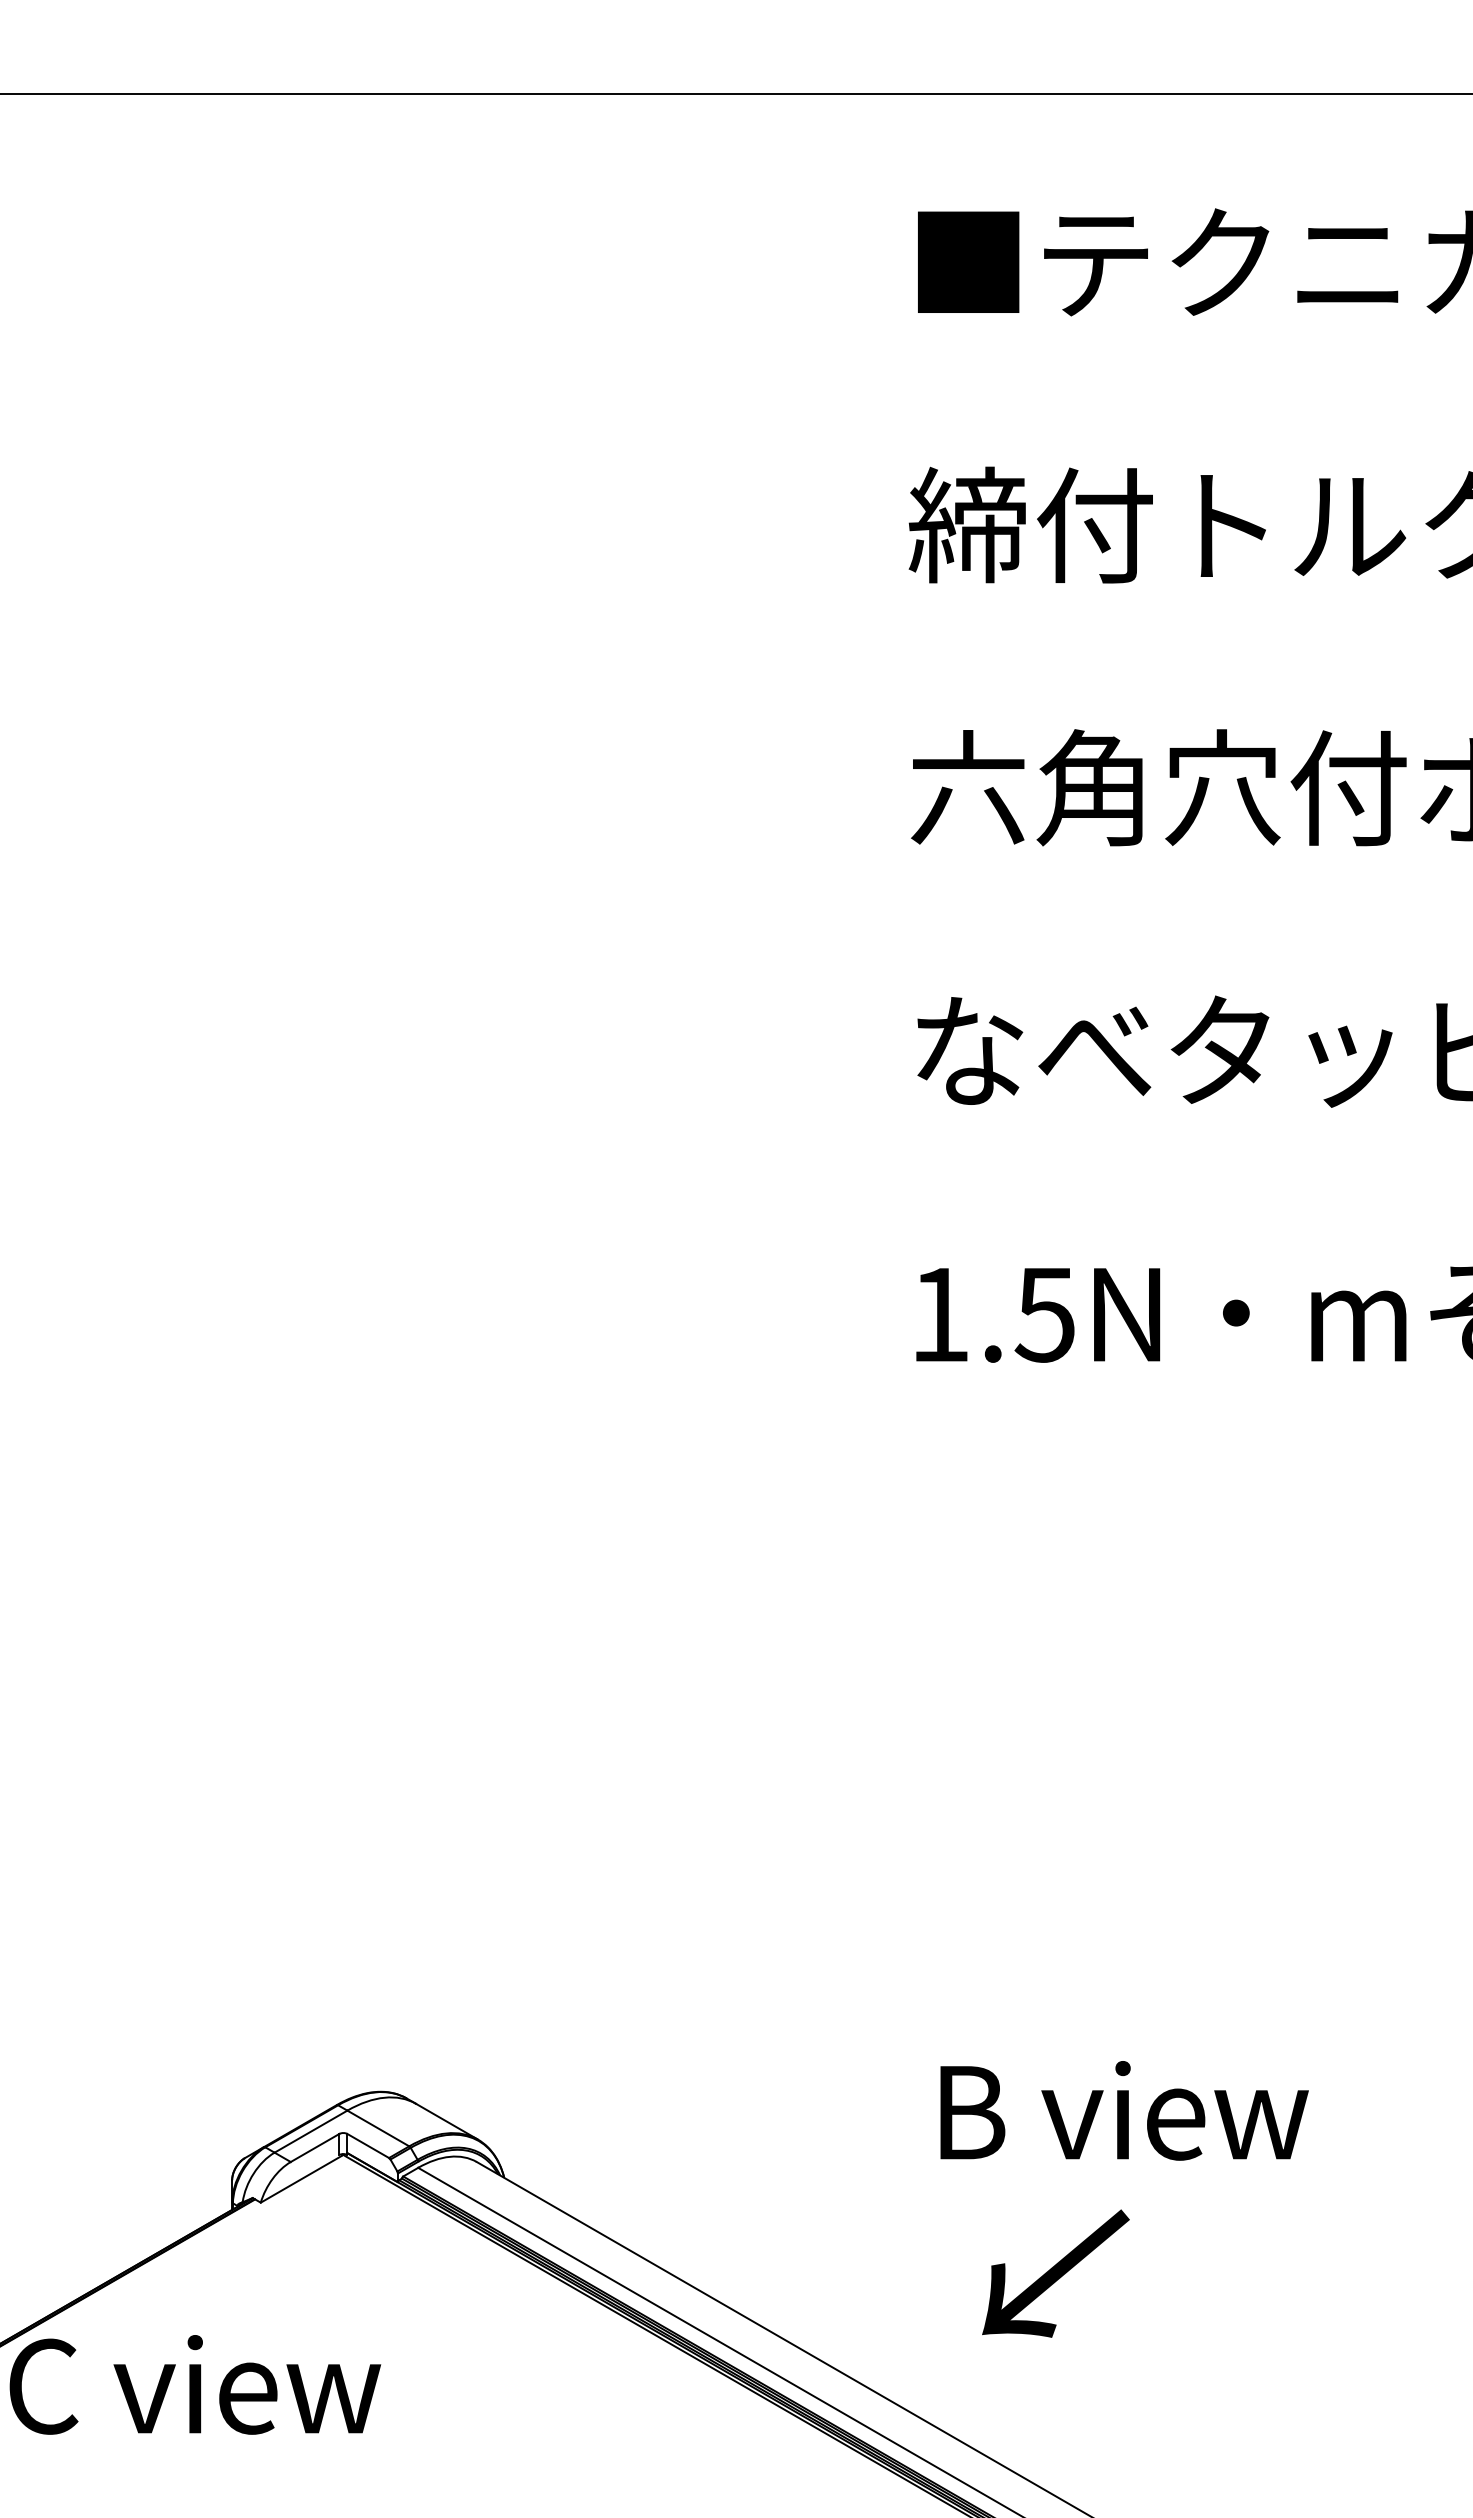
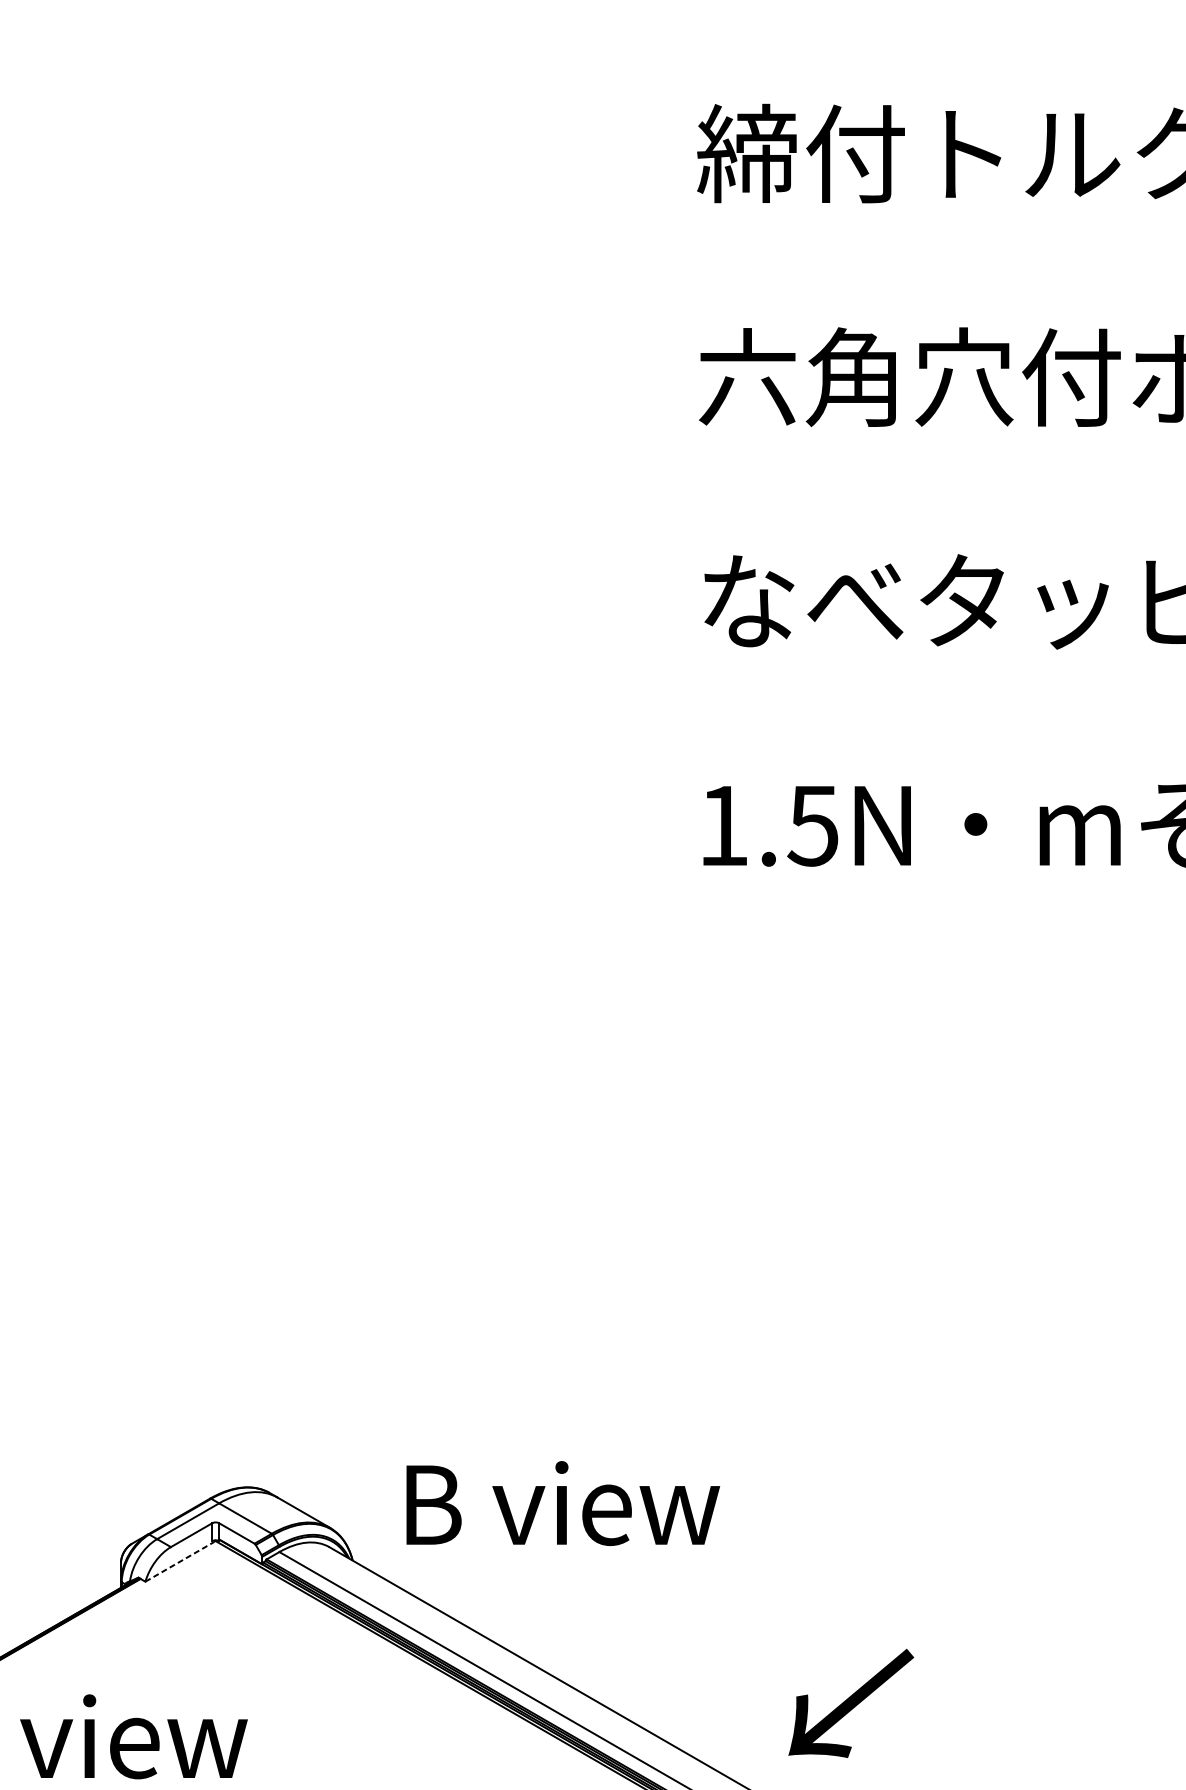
text: (1124, 2110) -> (563, 1503), moved
line: (301, 2179) -> (180, 1561), solid -> dashed
text: (1055, 2273) -> (850, 1703), moved

